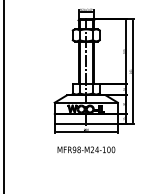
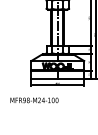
text: (86, 149) -> (34, 100), moved

